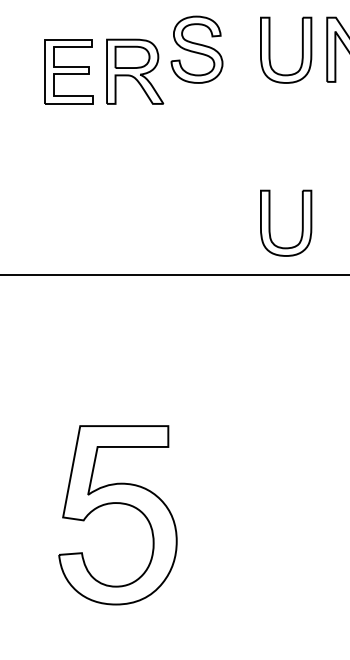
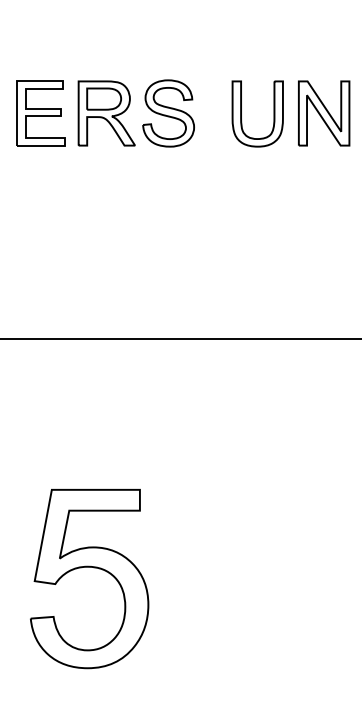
part: (68, 71) -> (40, 113), moved
part: (134, 71) -> (106, 113), moved
part: (269, 222) -> (241, 286), removed

